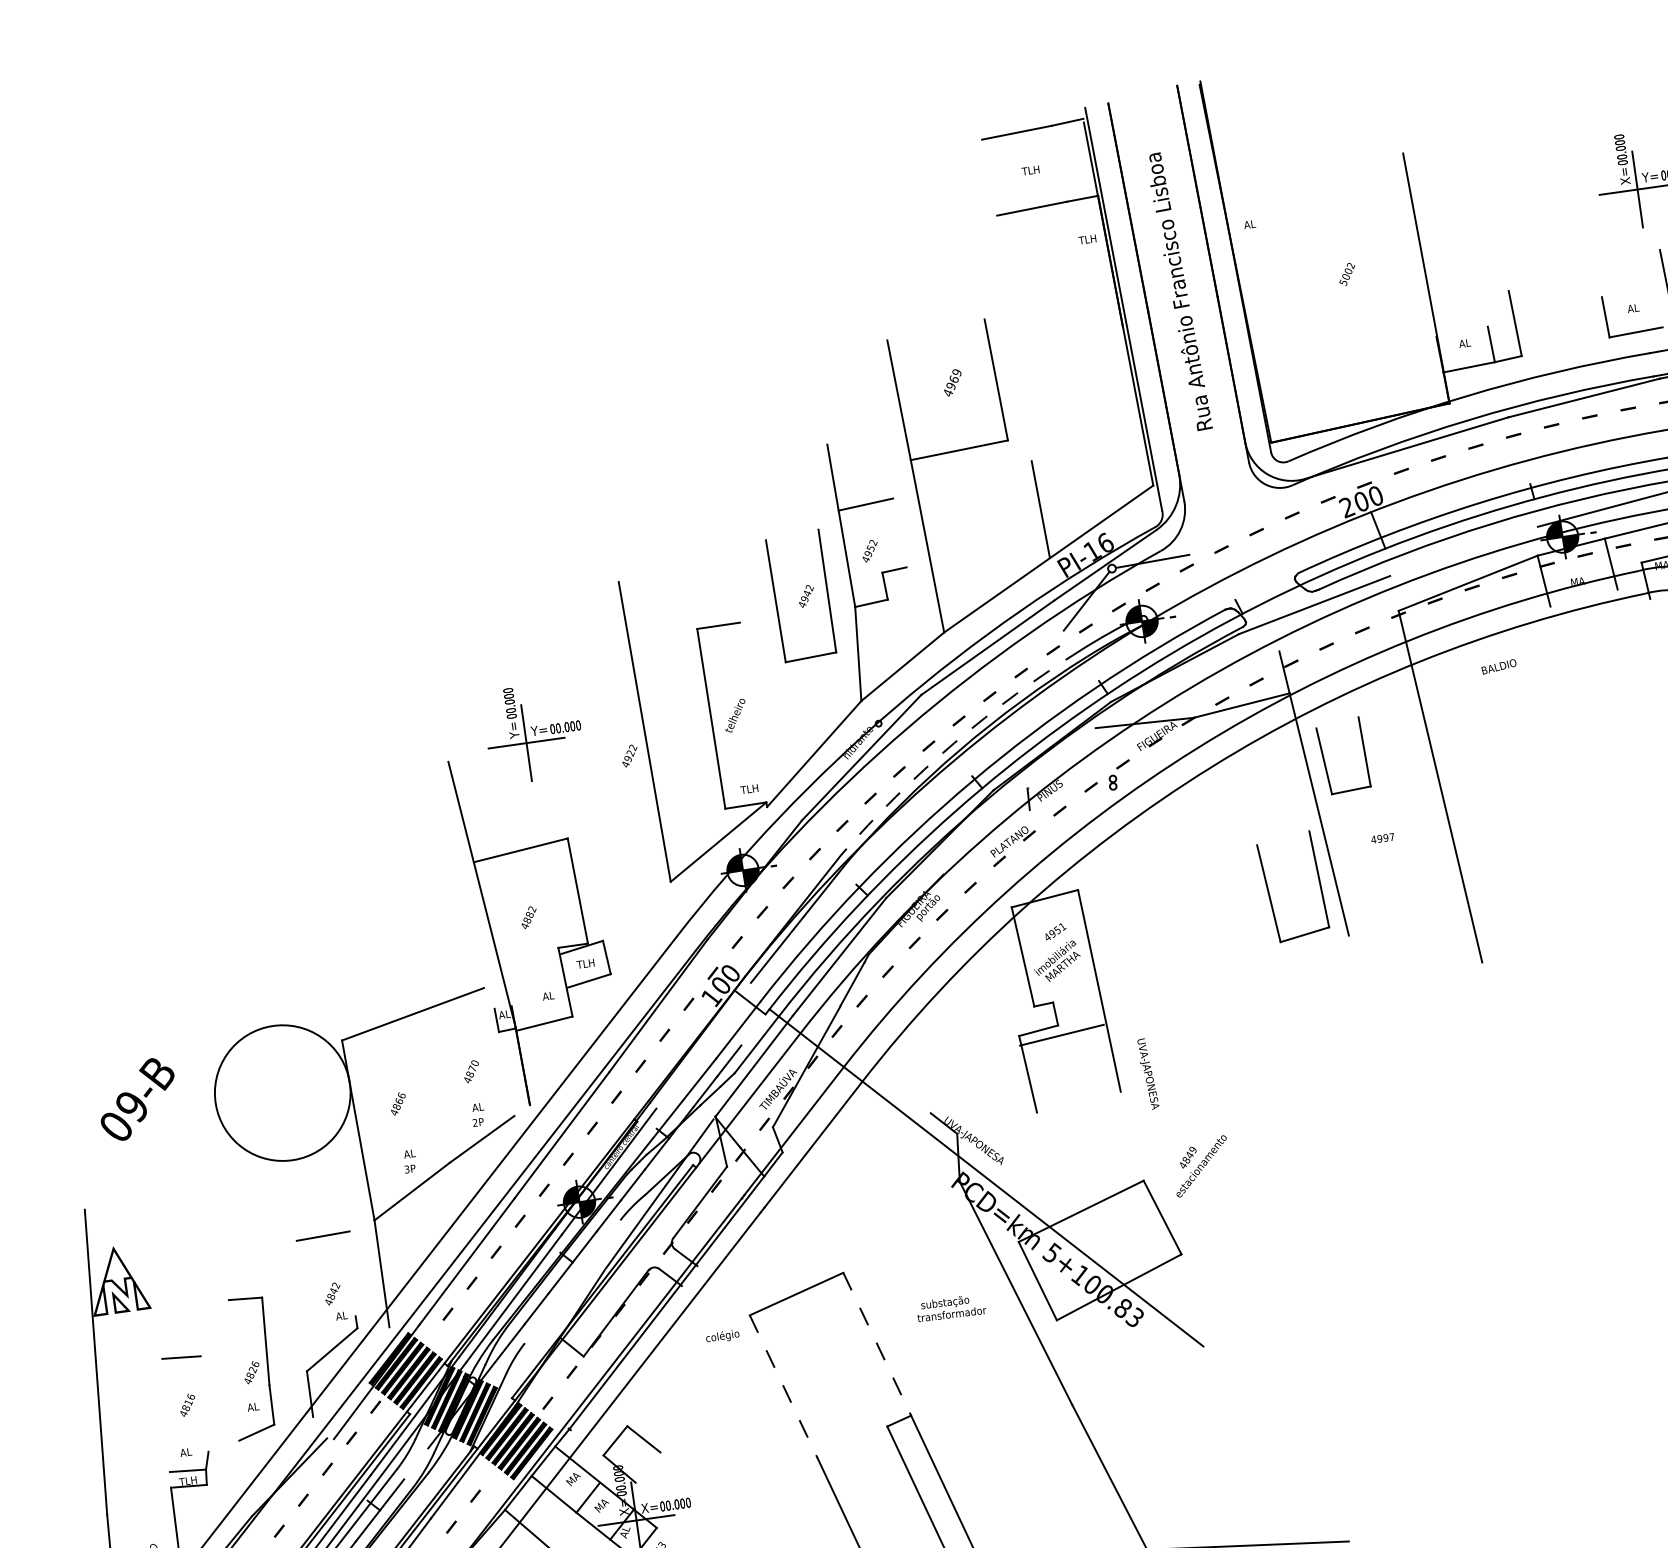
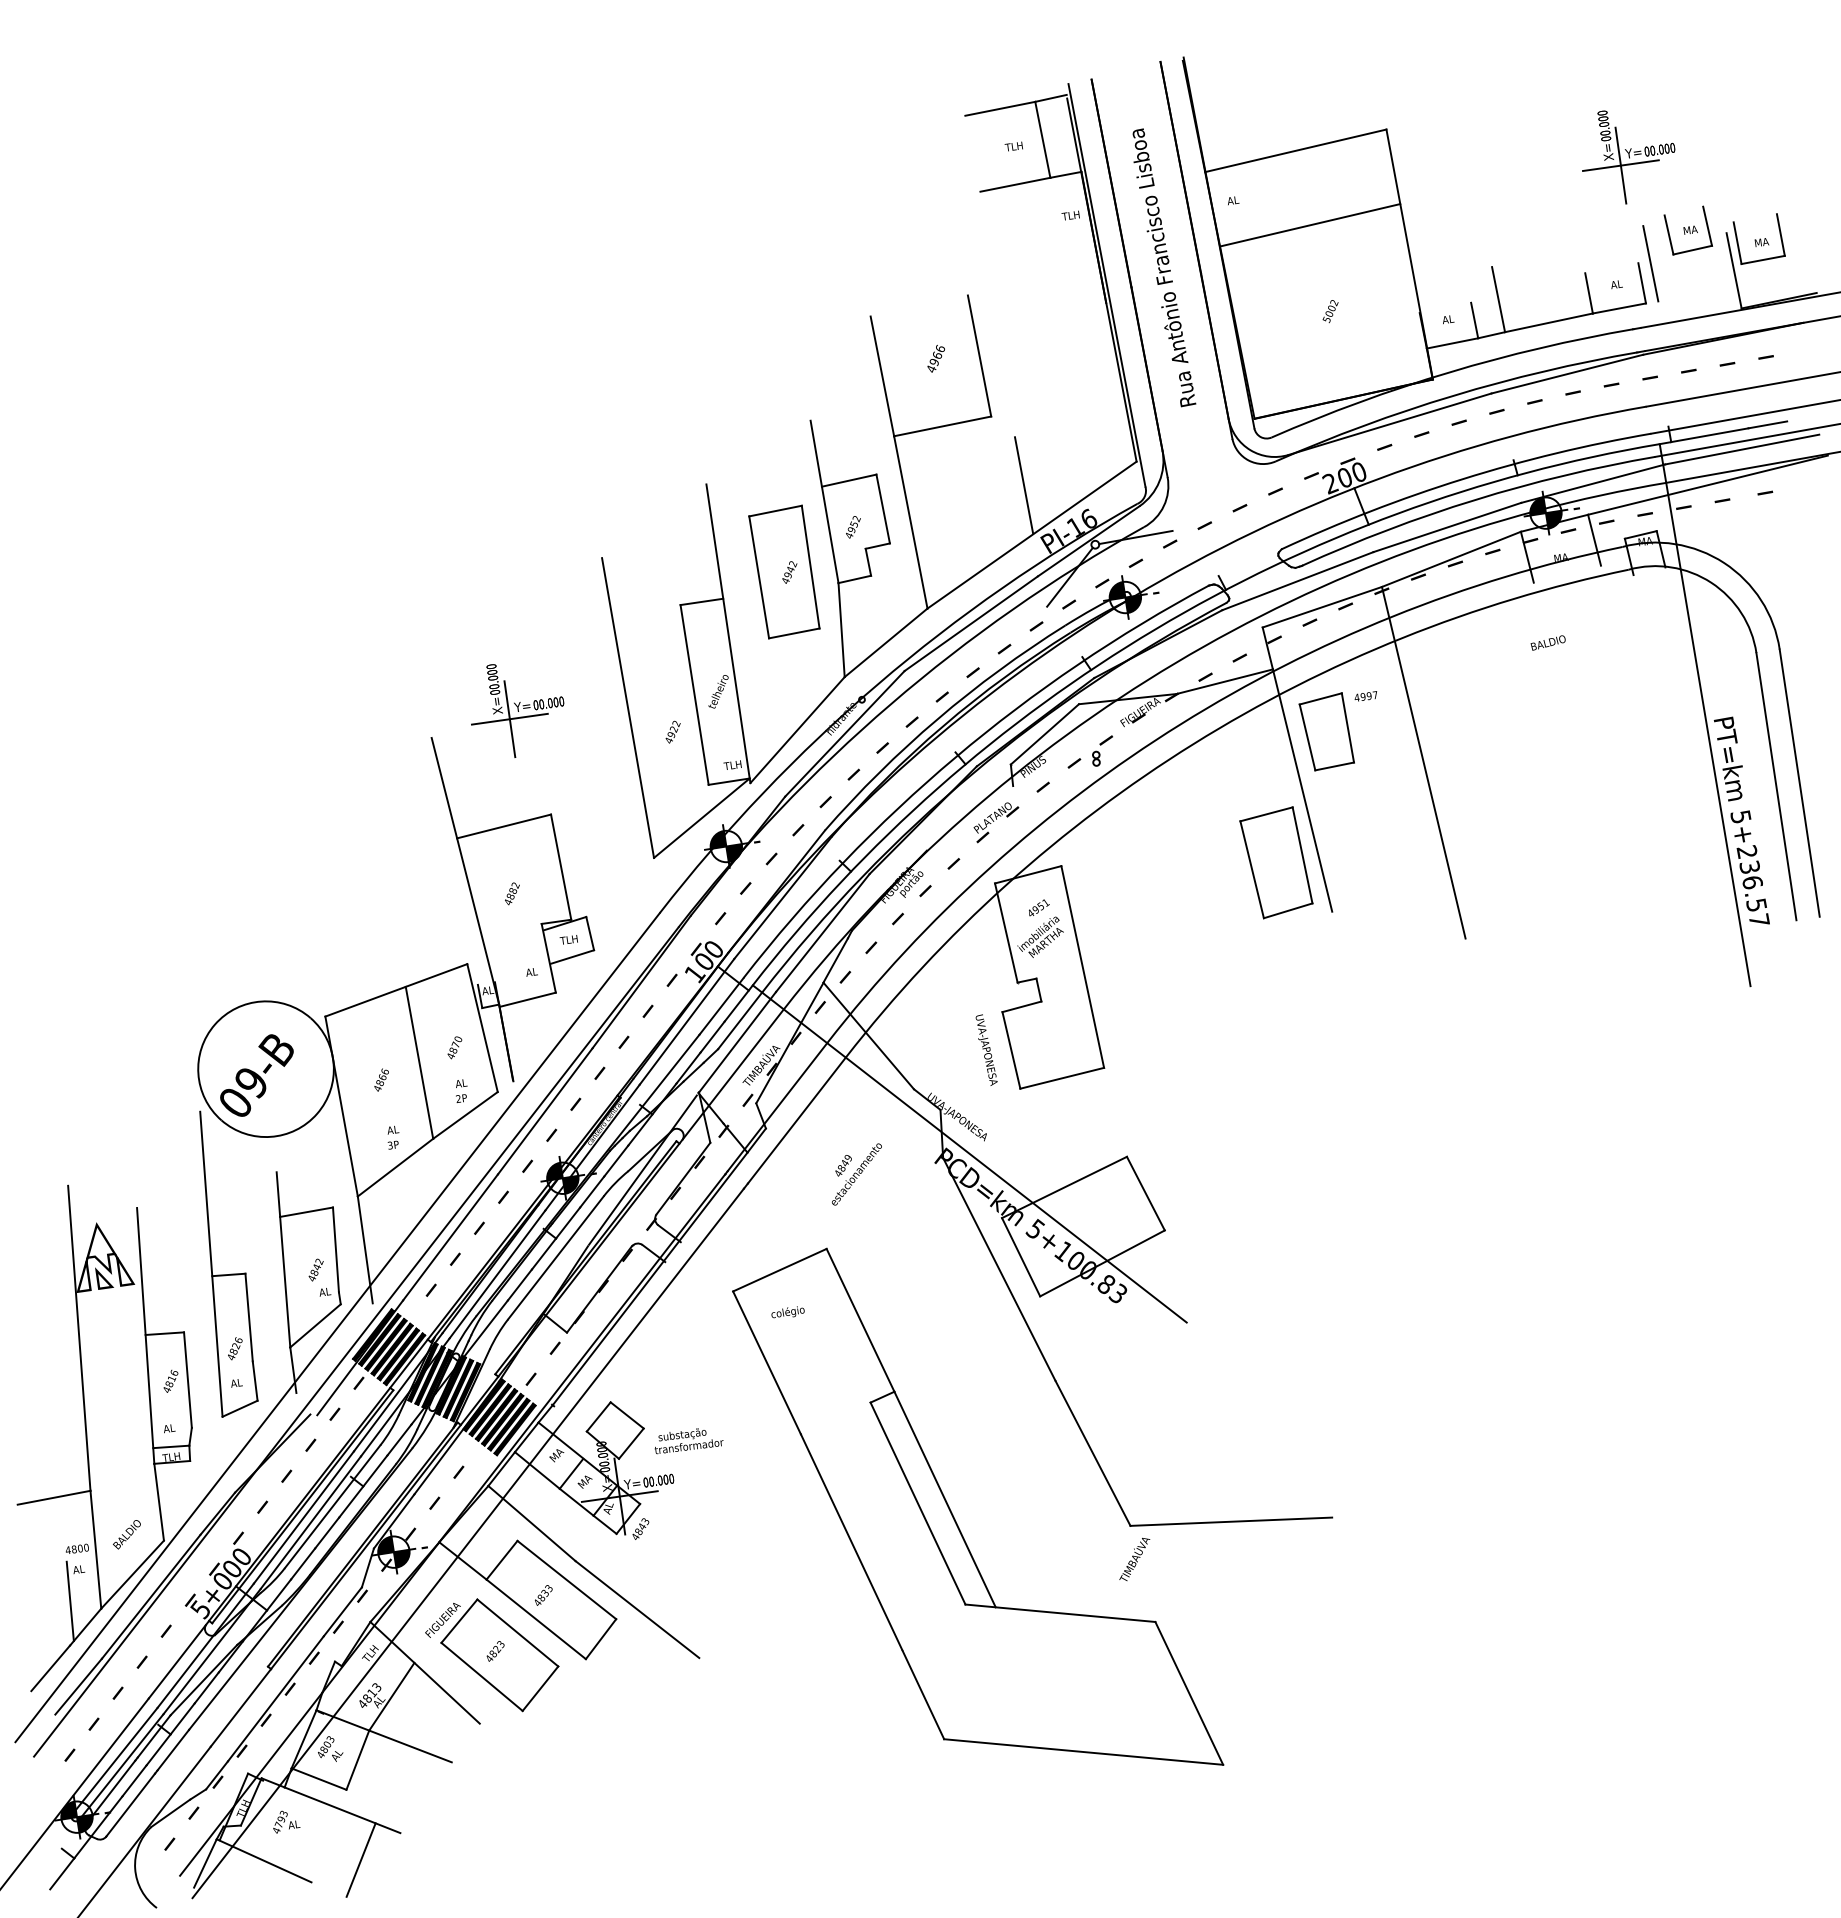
line: (1059, 163) -> (1042, 139), added
line: (1312, 174) -> (1295, 150), added
line: (1327, 249) -> (1310, 225), added
text: (1347, 274) -> (1330, 311), moved
line: (1658, 307) -> (1641, 283), added
line: (1565, 346) -> (1548, 322), added
text: (957, 372) -> (940, 348), 4969 -> 4966
line: (899, 532) -> (882, 508), added
line: (792, 534) -> (775, 510), added
line: (1464, 551) -> (1447, 527), added
line: (1338, 630) -> (1321, 606), added
line: (744, 655) -> (727, 631), added
text: (1498, 666) -> (1547, 642), moved
line: (1337, 722) -> (1320, 698), added
text: (514, 730) -> (497, 706), Y= -> X=
arc: (954, 743) -> (937, 719), dashed -> solid
text: (629, 755) -> (672, 731), moved
line: (1061, 758) -> (1044, 734), added
line: (1283, 838) -> (1266, 814), added
text: (1382, 838) -> (1365, 696), moved
line: (753, 1029) -> (736, 1005), added
line: (1062, 1034) -> (1062, 1077), moved
line: (703, 1045) -> (686, 1021), added
line: (499, 1052) -> (482, 1028), added
line: (885, 1059) -> (868, 1035), added
text: (1148, 1073) -> (986, 1049), moved
line: (436, 1086) -> (419, 1062), added
text: (137, 1099) -> (256, 1075), moved
text: (1201, 1166) -> (856, 1174), moved
line: (352, 1273) -> (335, 1249), added
line: (572, 1281) -> (555, 1257), added
line: (300, 1283) -> (283, 1259), added
line: (228, 1287) -> (211, 1263), added
text: (951, 1309) -> (688, 1441), moved
text: (722, 1336) -> (787, 1312), moved
line: (877, 1344) -> (860, 1320), dashed -> solid
line: (162, 1359) -> (145, 1335), added
line: (784, 1387) -> (767, 1363), dashed -> solid
line: (204, 1403) -> (187, 1379), added
line: (416, 1463) -> (399, 1439), added
line: (647, 1467) -> (630, 1443), added
text: (649, 1508) -> (632, 1484), X= -> Y=
line: (70, 1521) -> (53, 1497), added

